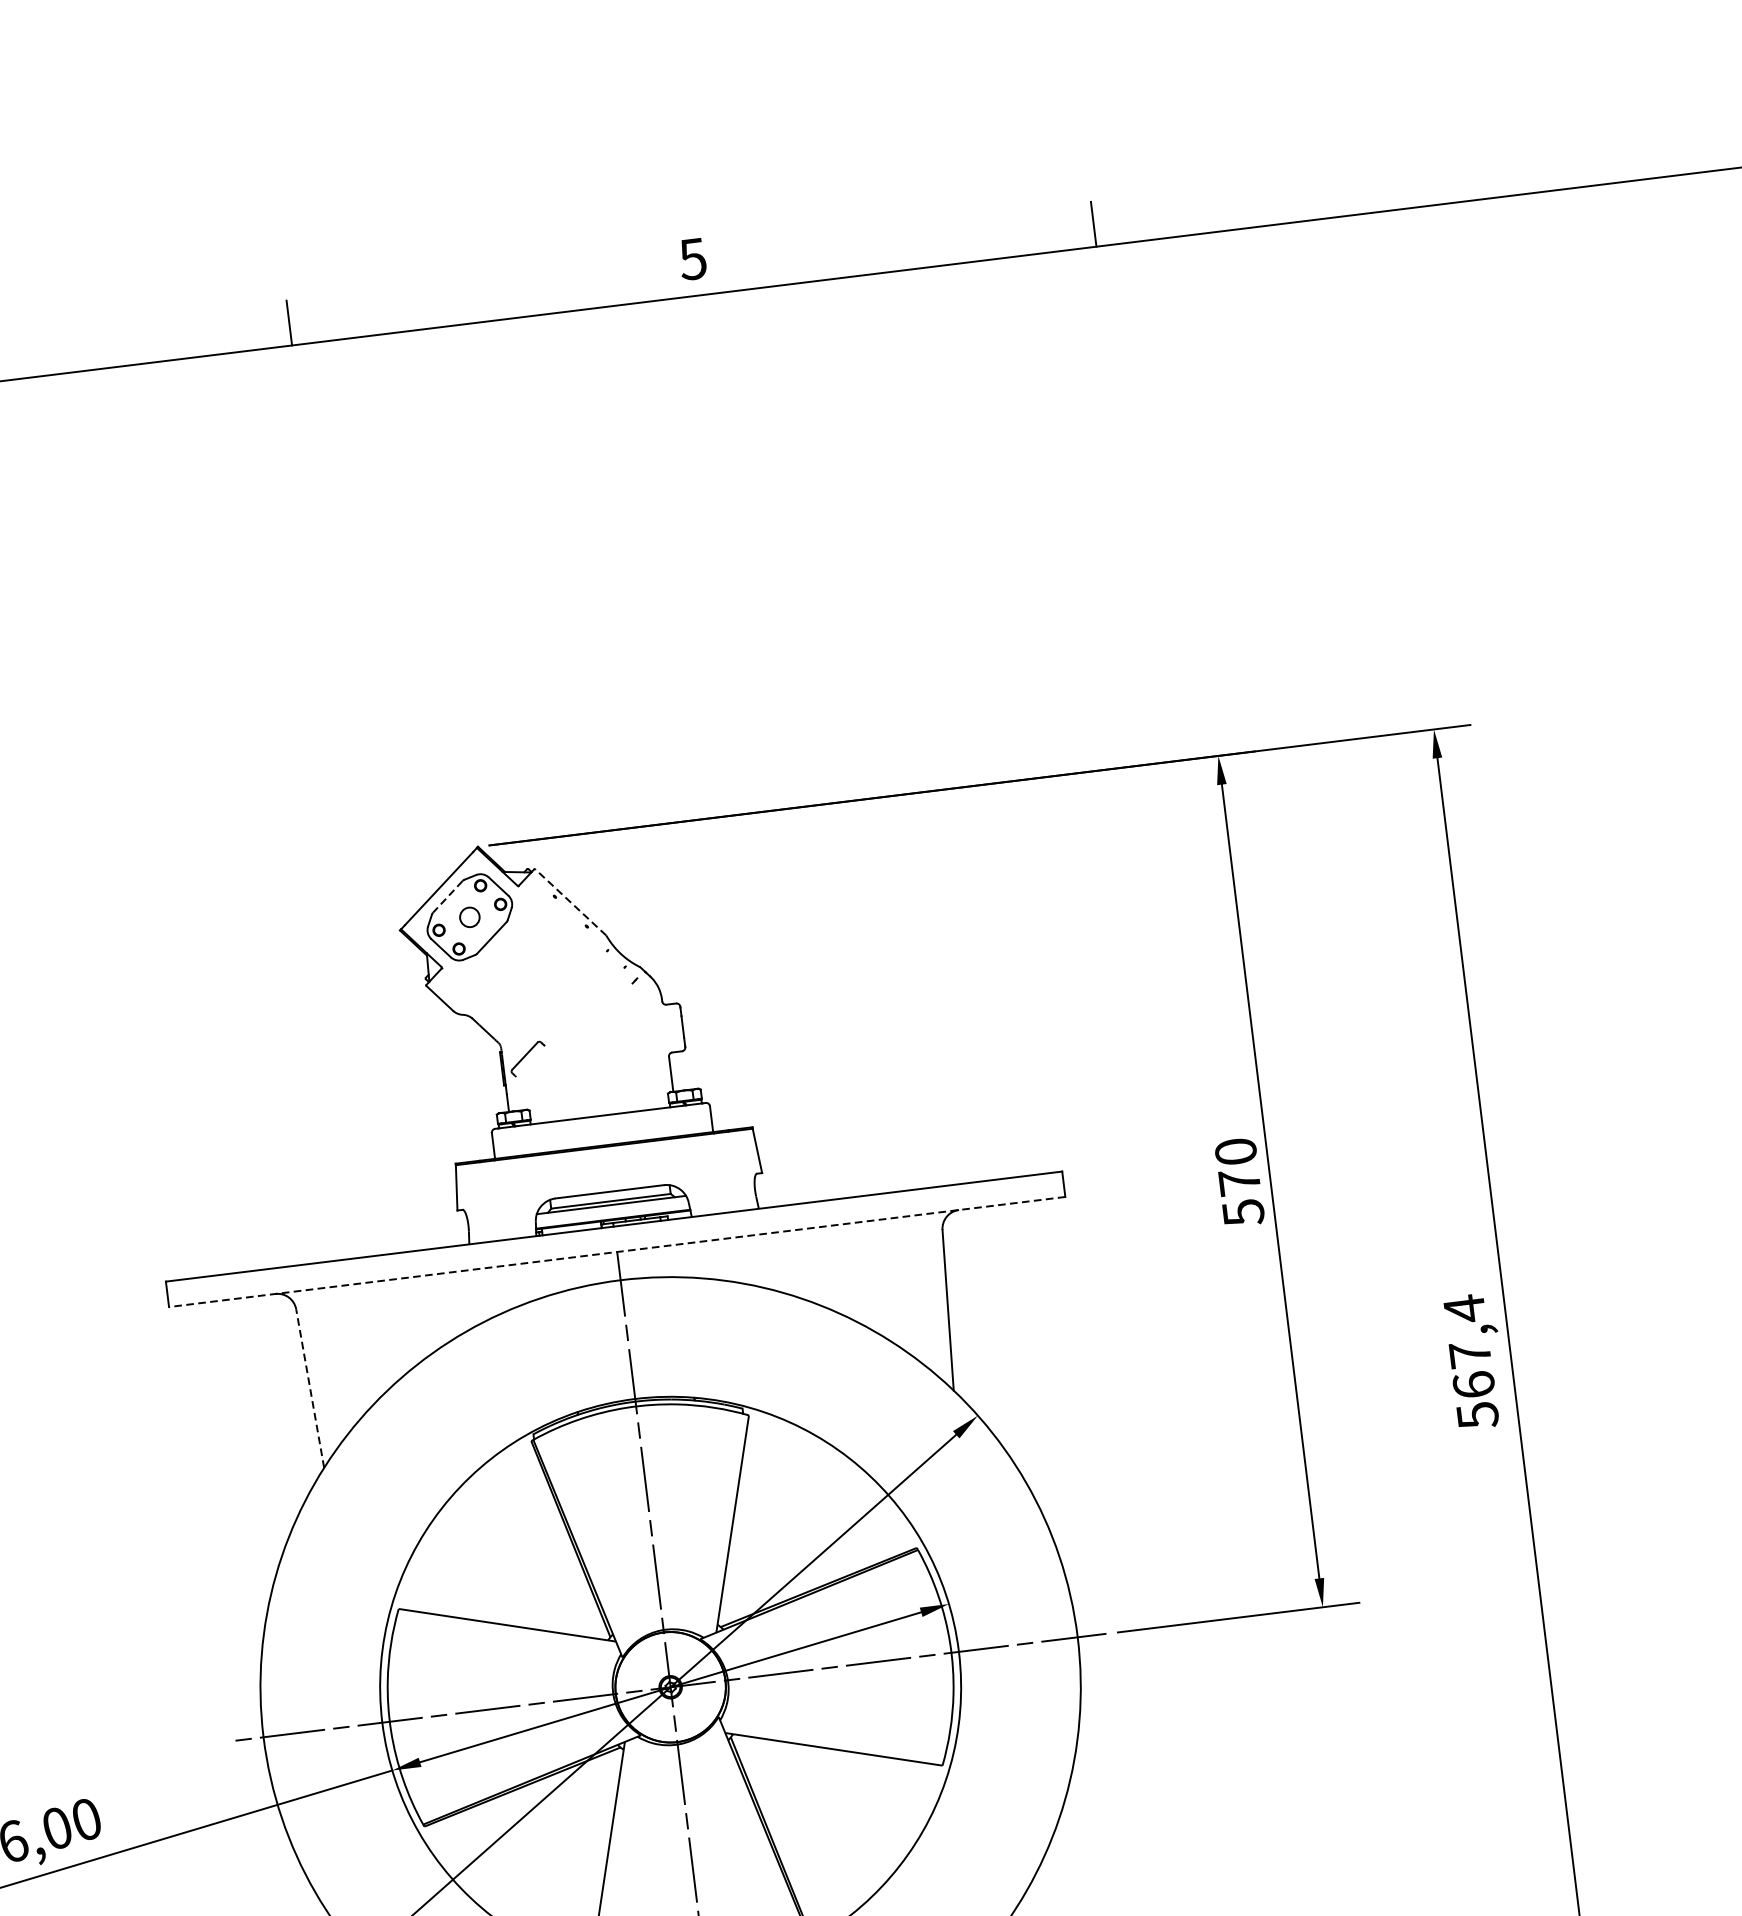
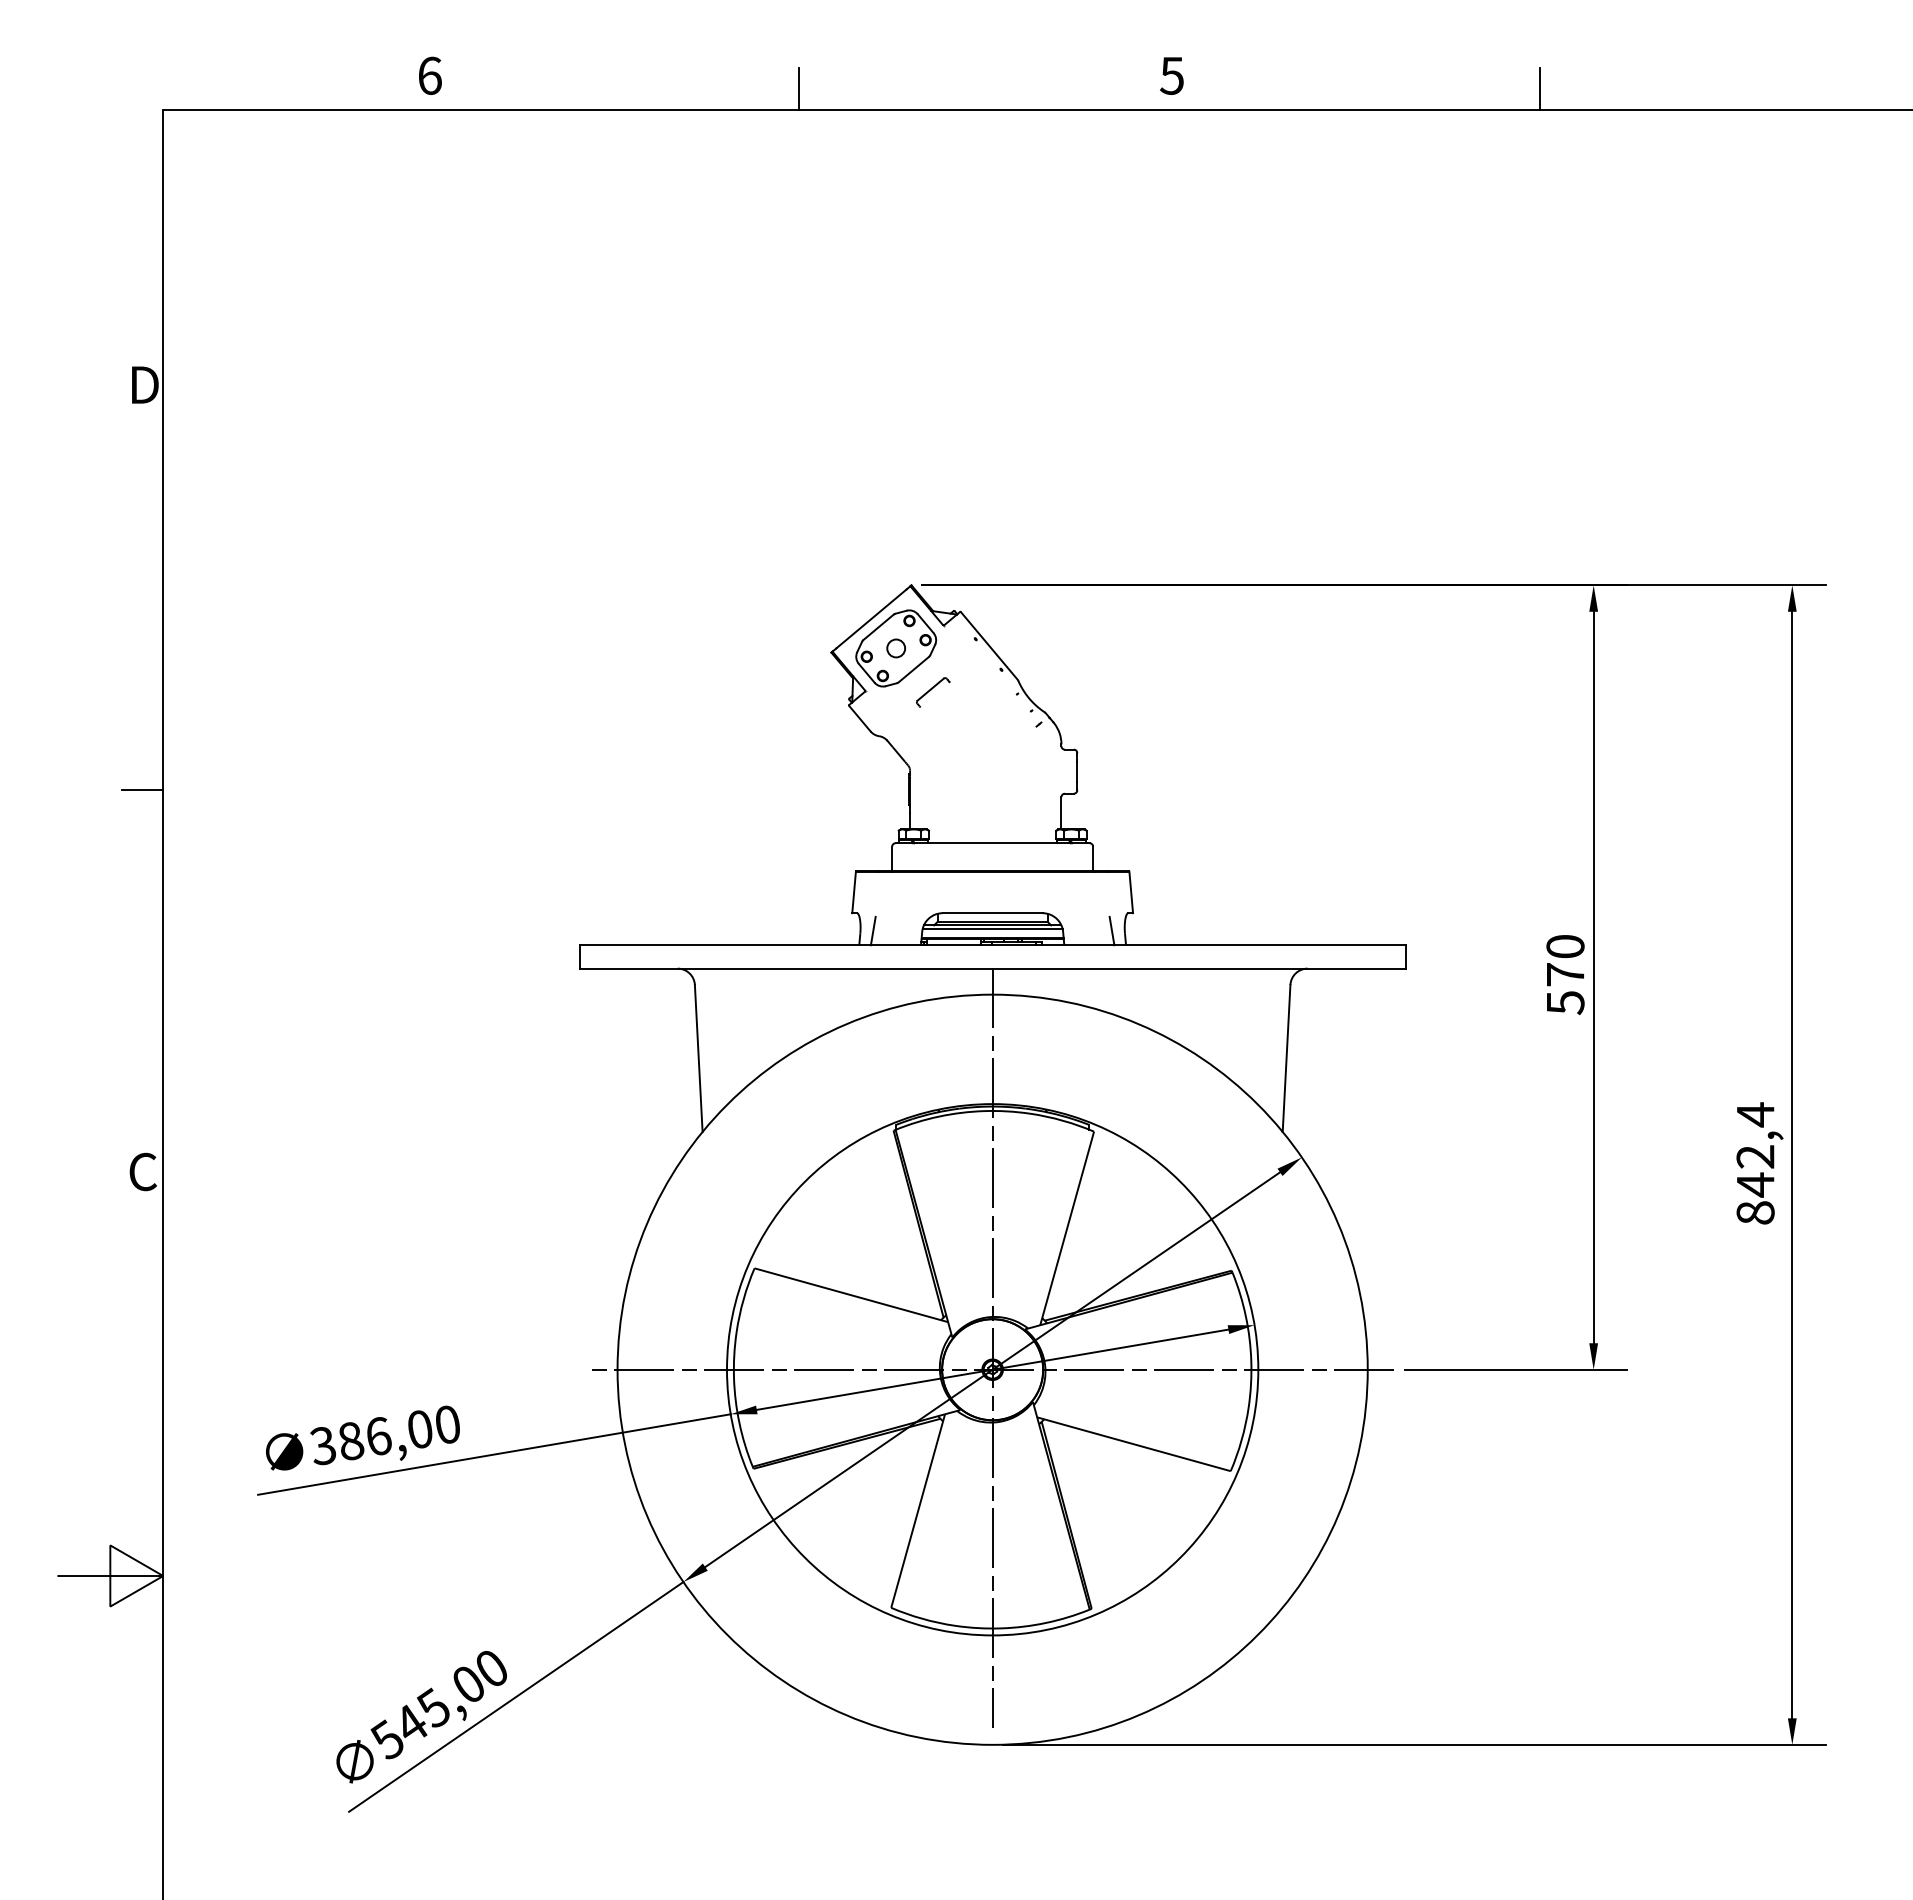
line: (447, 896) -> (878, 627), dashed -> solid
line: (570, 901) -> (989, 645), dashed -> solid
part: (528, 1058) -> (933, 692), moved
line: (741, 1194) -> (1111, 930), added
line: (611, 1208) -> (992, 928), added
line: (481, 1226) -> (872, 930), added
line: (617, 1251) -> (992, 968), dashed -> solid
text: (1473, 1385) -> (1755, 1185), 567,4 -> 842,4
line: (309, 1388) -> (698, 1058), dashed -> solid

